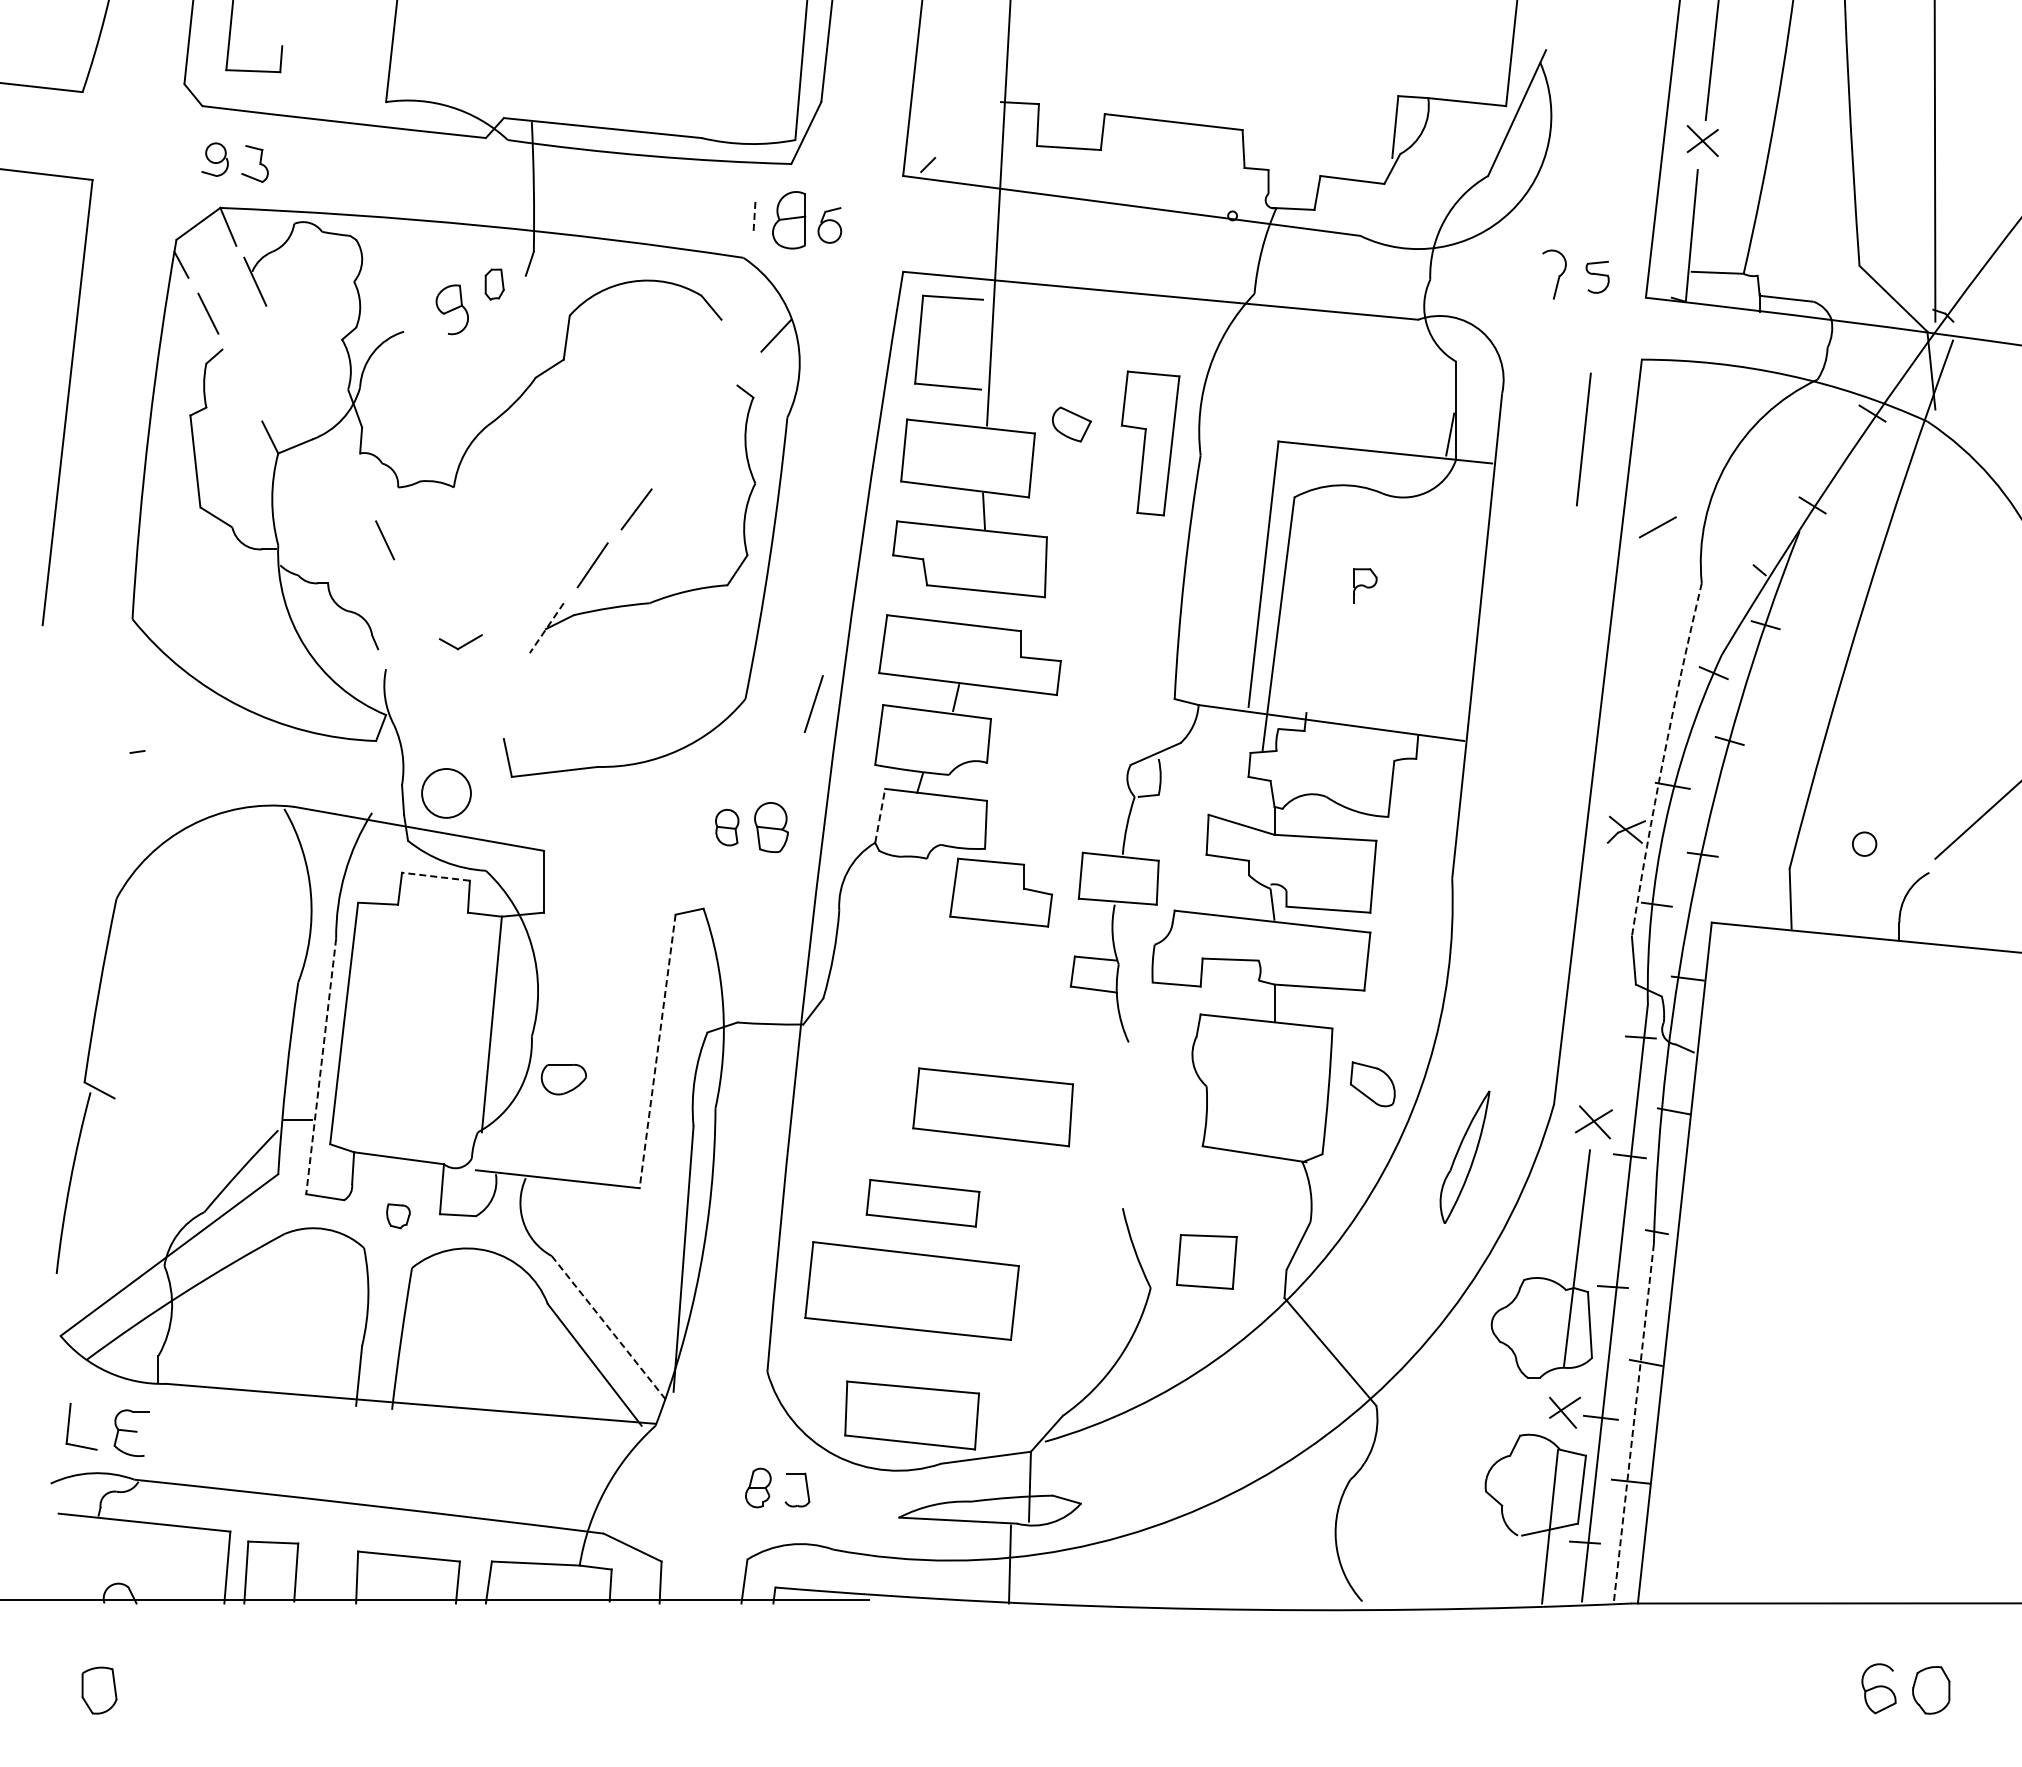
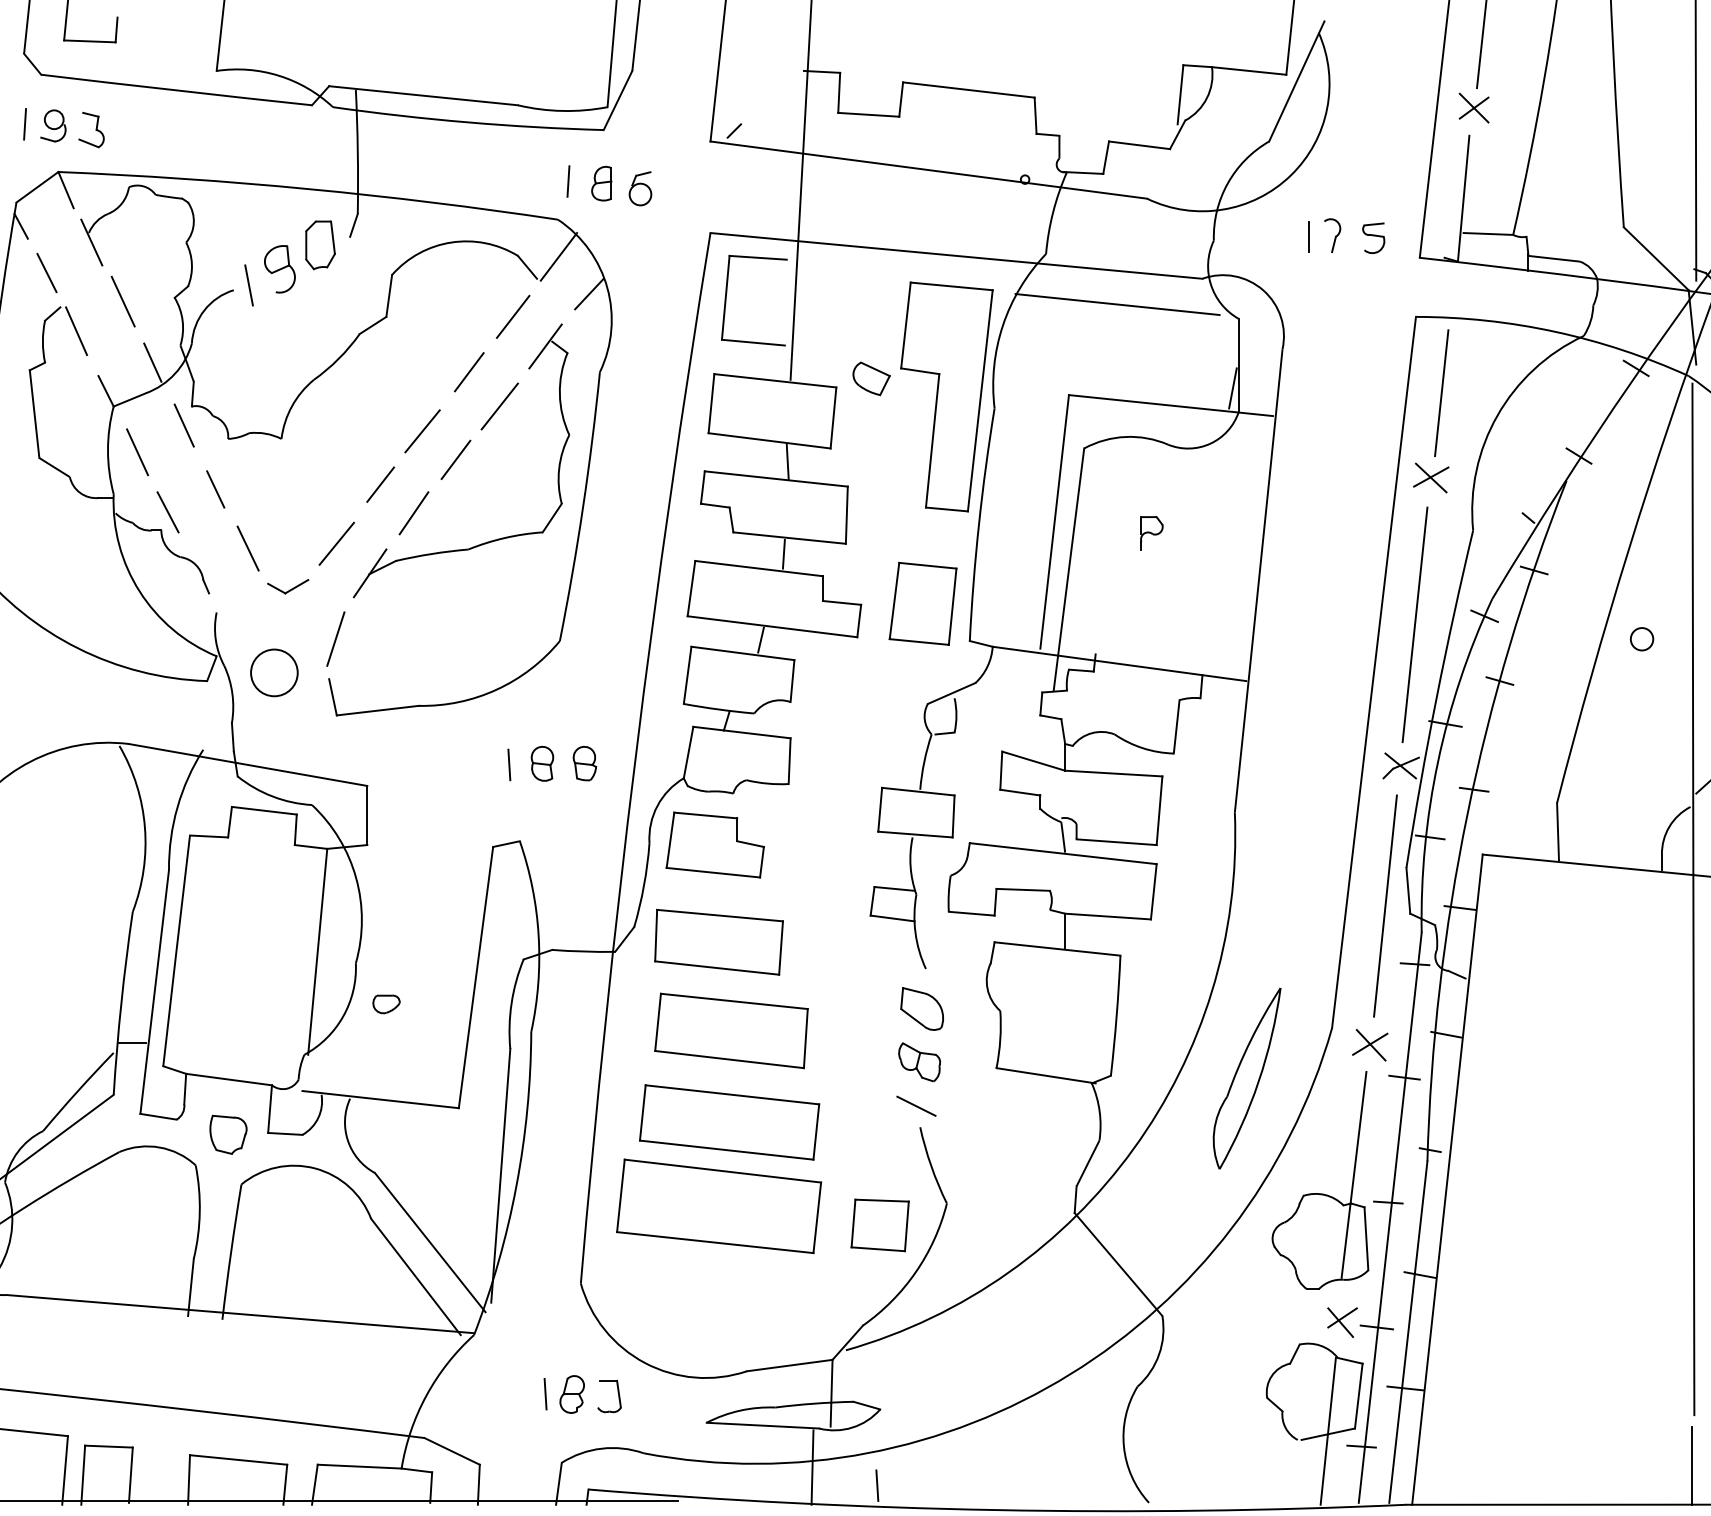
line: (185, 157) -> (25, 123), added
line: (754, 218) -> (568, 182), dashed -> solid
part: (789, 219) -> (601, 183), size x0.62
part: (1554, 274) -> (1332, 235), size x0.71
line: (1530, 275) -> (1309, 236), added
part: (494, 284) -> (320, 245), size x1.67
line: (744, 296) -> (558, 256), added
line: (420, 326) -> (249, 285), added
line: (288, 343) -> (123, 301), added
line: (1329, 346) -> (1117, 304), added
line: (696, 359) -> (513, 316), added
line: (239, 374) -> (76, 331), added
line: (730, 390) -> (545, 346), added
line: (319, 407) -> (153, 362), added
line: (650, 417) -> (469, 372), added
line: (1583, 439) -> (1441, 393), moved
part: (1150, 443) -> (946, 396), size x1.67
line: (682, 453) -> (499, 406), added
line: (352, 473) -> (184, 425), added
line: (601, 479) -> (422, 431), added
line: (303, 501) -> (137, 452), added
line: (1657, 528) -> (1430, 478), added
line: (557, 535) -> (380, 484), added
line: (335, 564) -> (168, 512), added
line: (511, 597) -> (336, 544), added
line: (419, 602) -> (248, 548), added
line: (980, 608) -> (784, 554), added
line: (546, 628) -> (369, 573), dashed -> solid
part: (1125, 659) -> (922, 603), added
line: (1640, 681) -> (1414, 624), added
line: (813, 703) -> (335, 638), moved
arc: (1663, 759) -> (1436, 698), dashed -> solid
circle: (446, 793) -> (274, 672), moved
line: (880, 815) -> (688, 752), dashed -> solid
part: (771, 826) -> (584, 762), size x0.71
line: (692, 828) -> (509, 764), added
circle: (1864, 843) -> (1641, 638), moved
line: (435, 876) -> (263, 810), dashed -> solid
part: (1001, 892) -> (715, 844), moved
line: (1932, 969) -> (1693, 899), added
line: (1609, 976) -> (1385, 905), added
line: (657, 1051) -> (475, 977), dashed -> solid
line: (321, 1066) -> (155, 991), dashed -> solid
part: (563, 1079) -> (386, 1004), size x0.62
part: (1372, 1084) -> (921, 1009), moved
part: (992, 1107) -> (730, 1031), moved
part: (1121, 1139) -> (919, 1061), added
part: (1464, 1157) -> (1246, 1078), size x1.43
line: (1118, 1186) -> (916, 1106), added
part: (922, 1203) -> (728, 1122), size x1.67
part: (398, 1216) -> (228, 1135), size x1.67
part: (1206, 1261) -> (879, 1224), moved
line: (610, 1329) -> (431, 1243), dashed -> solid
part: (911, 1415) -> (718, 942), moved
line: (1633, 1422) -> (1407, 1331), dashed -> solid
line: (730, 1487) -> (545, 1394), added
line: (1931, 1562) -> (1692, 1465), added
line: (1077, 1583) -> (876, 1485), added

